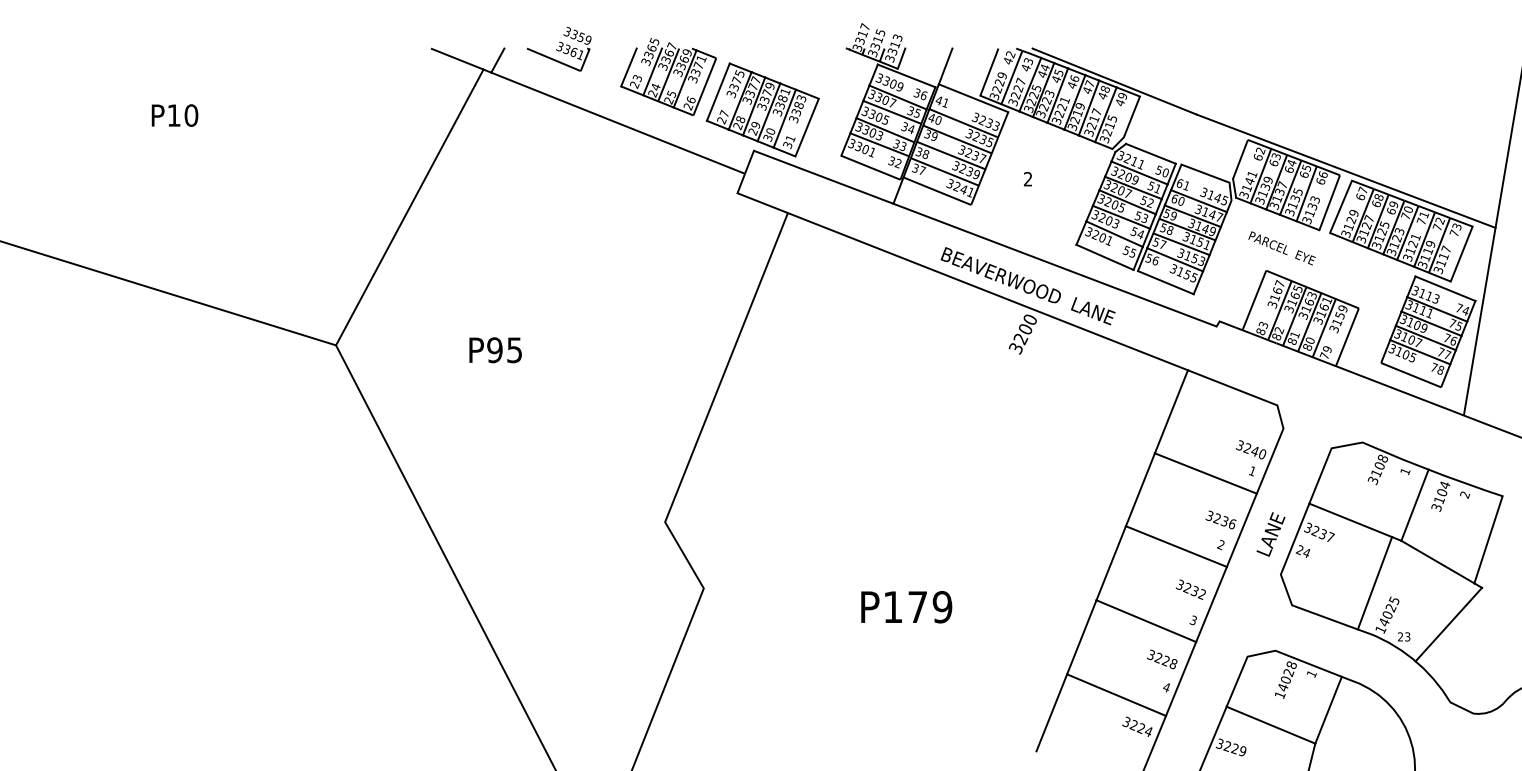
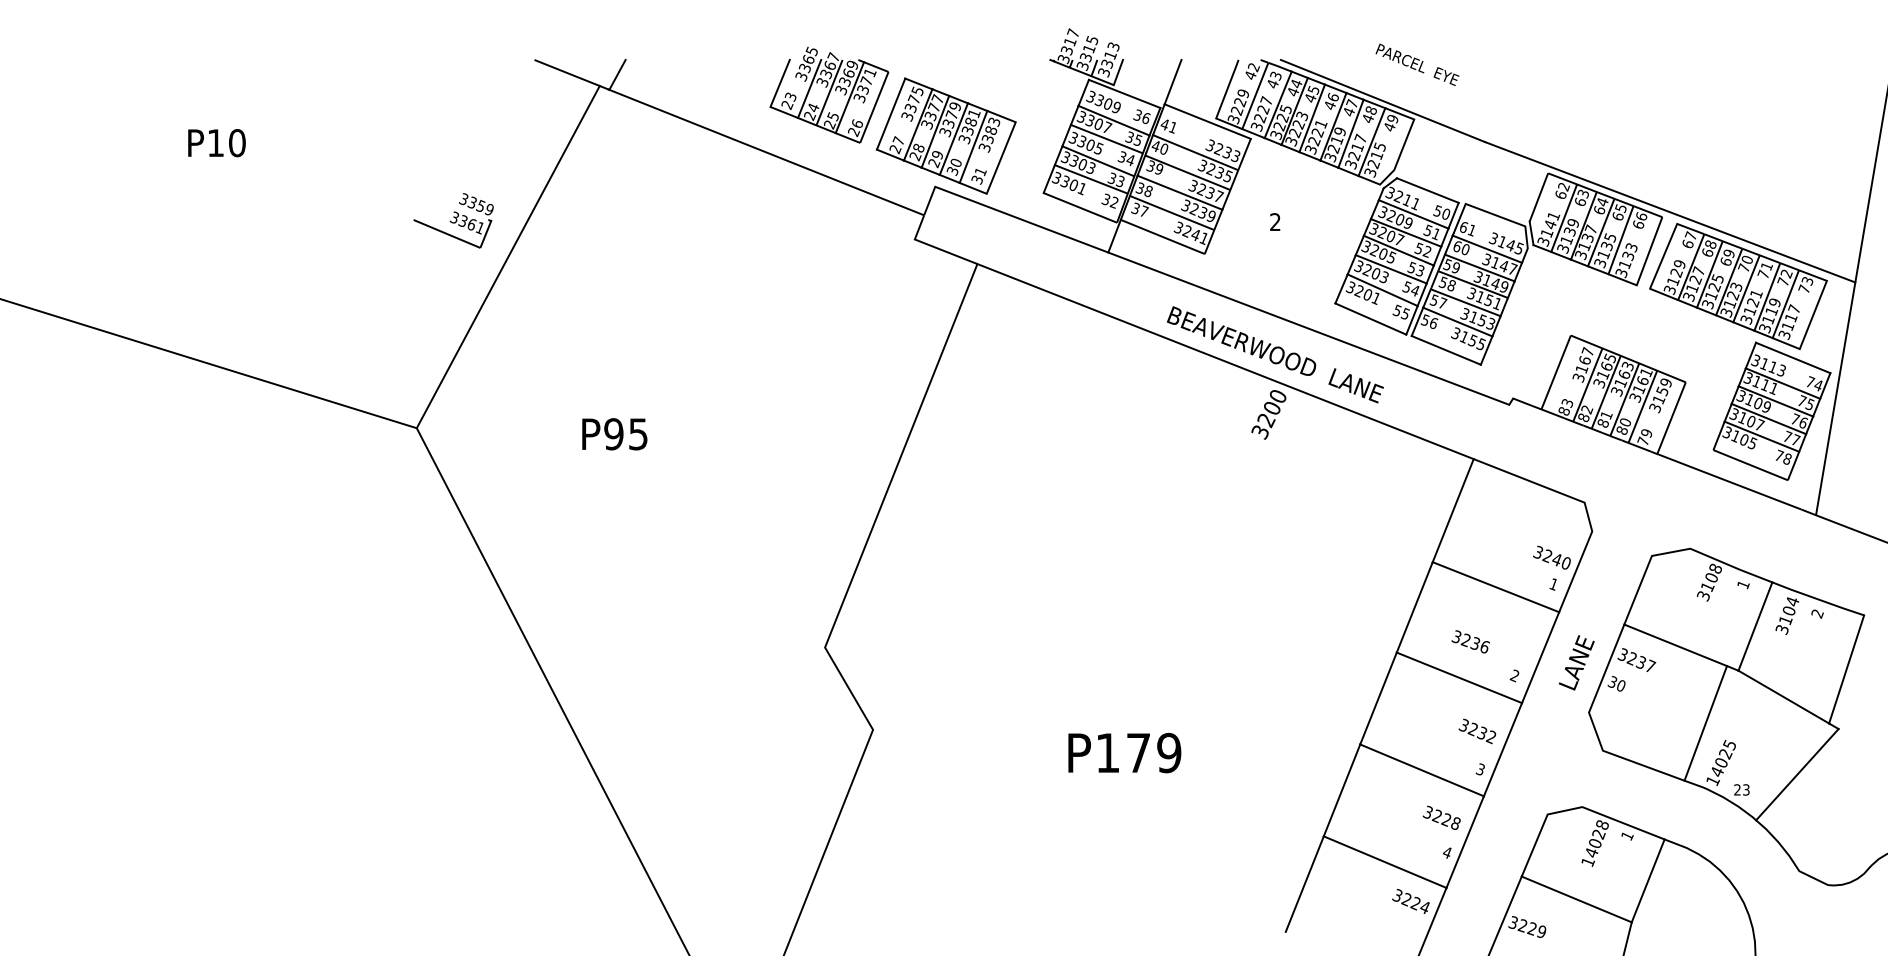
part: (559, 48) -> (453, 220), moved
text: (1282, 248) -> (1417, 64), moved
text: (1220, 519) -> (1470, 641), moved
text: (1303, 551) -> (1616, 683), 24 -> 30

